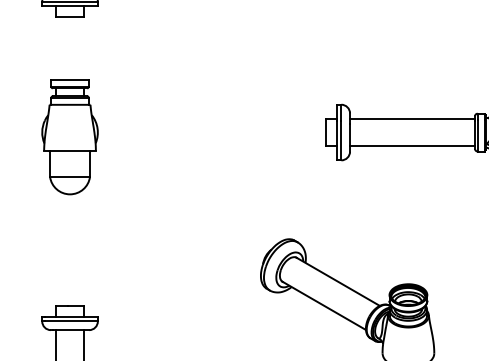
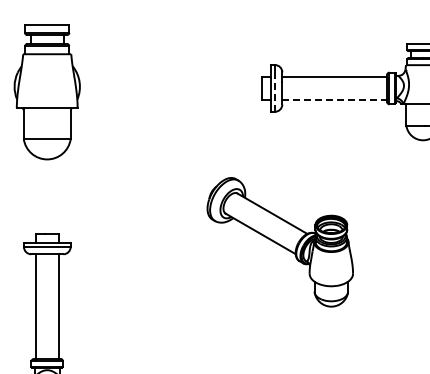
part: (70, 137) -> (47, 92), size x1.4
line: (341, 140) -> (275, 95), solid -> dashed
line: (413, 146) -> (335, 100), solid -> dashed

